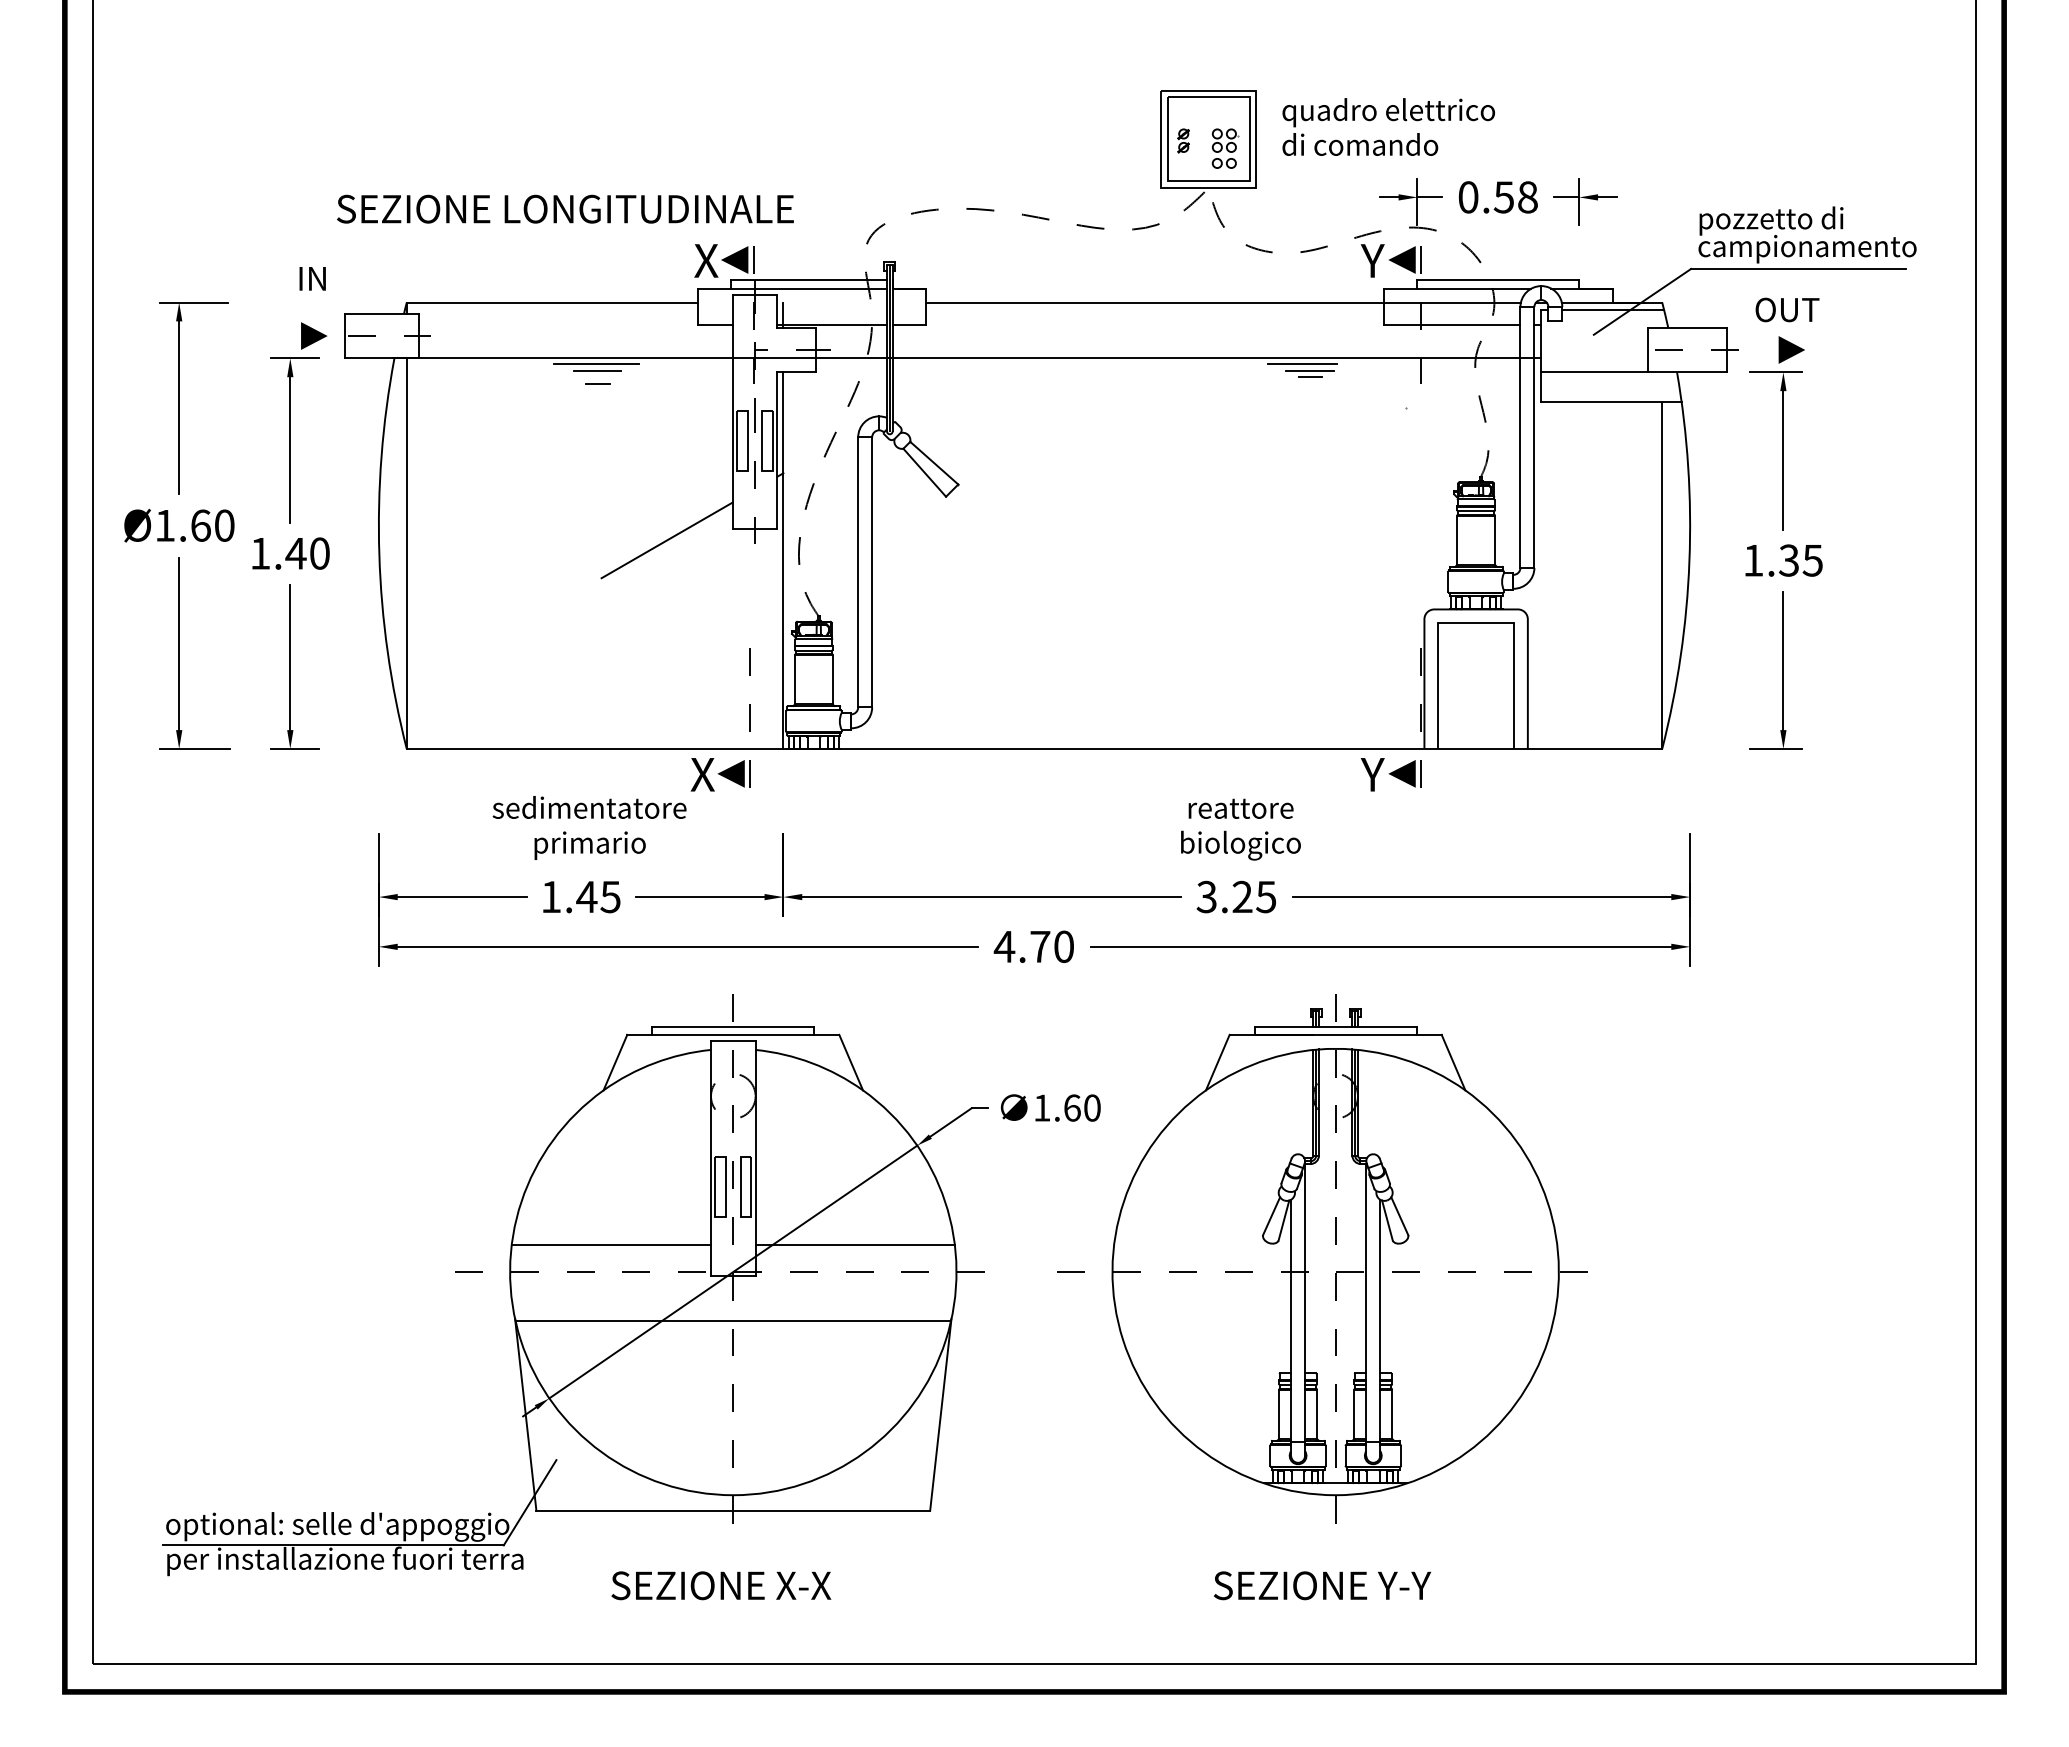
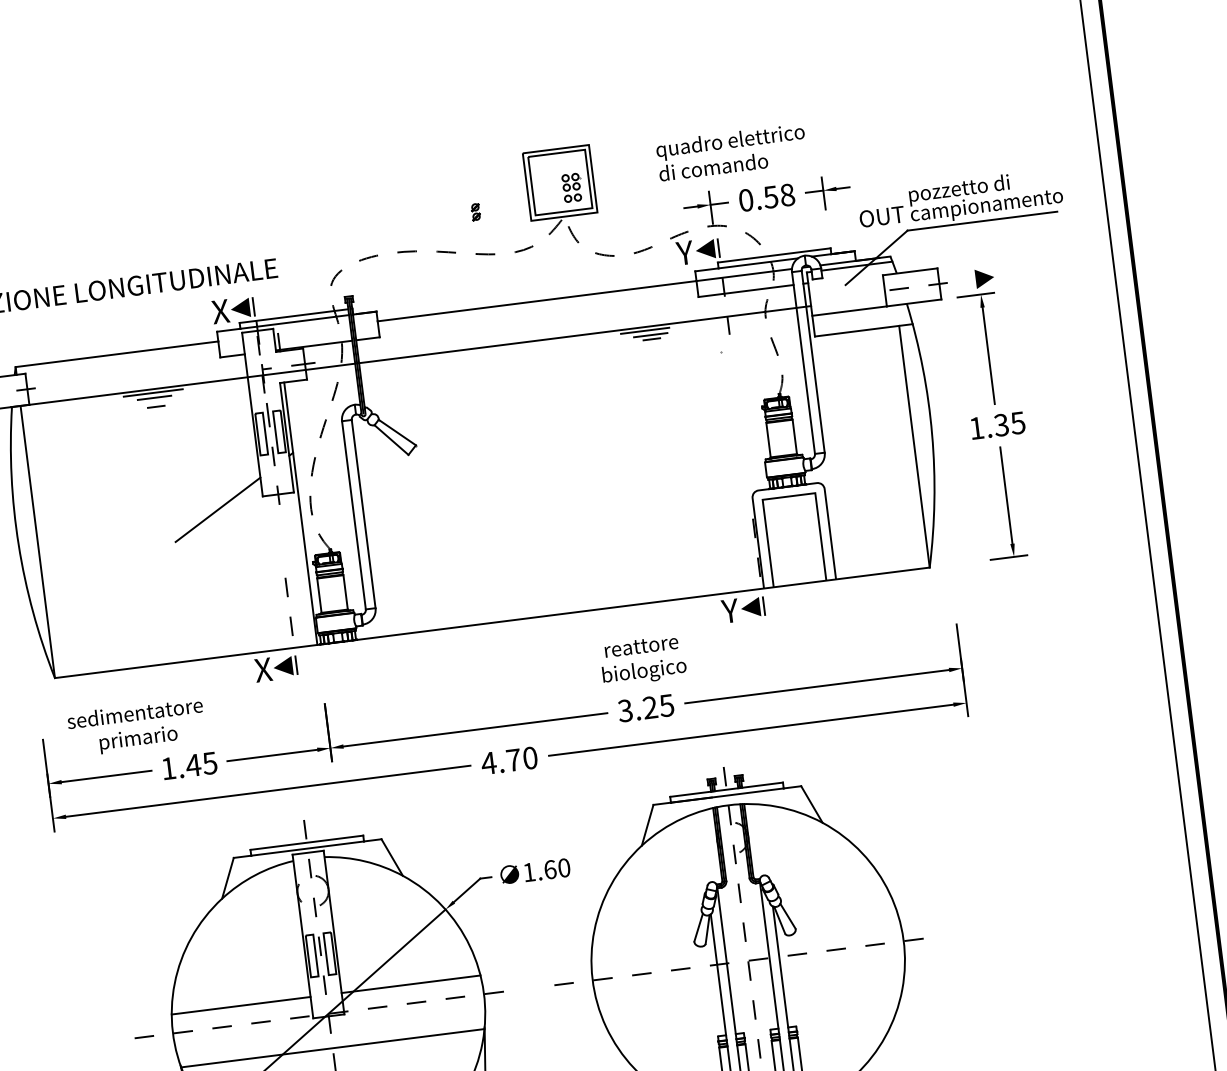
text: (1388, 126) -> (731, 152), moved
part: (1183, 140) -> (475, 211), moved
text: (1787, 309) -> (882, 216), moved
text: (589, 827) -> (136, 726), moved

